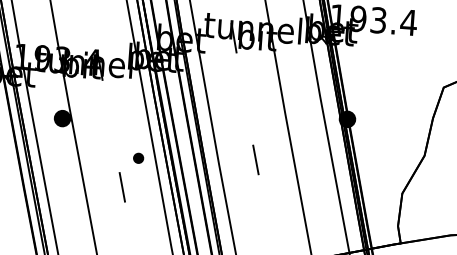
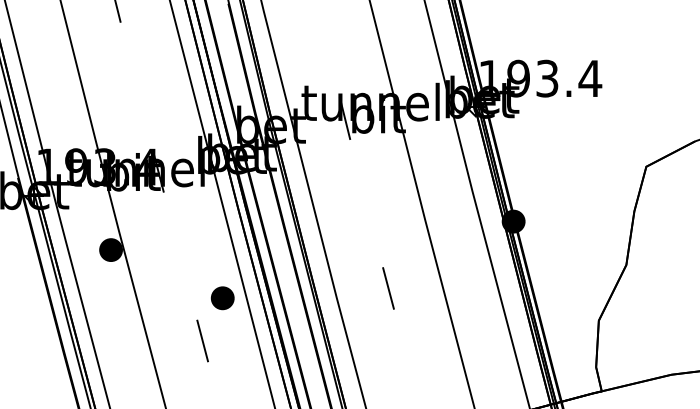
part: (138, 158) -> (222, 298), size x1.67

